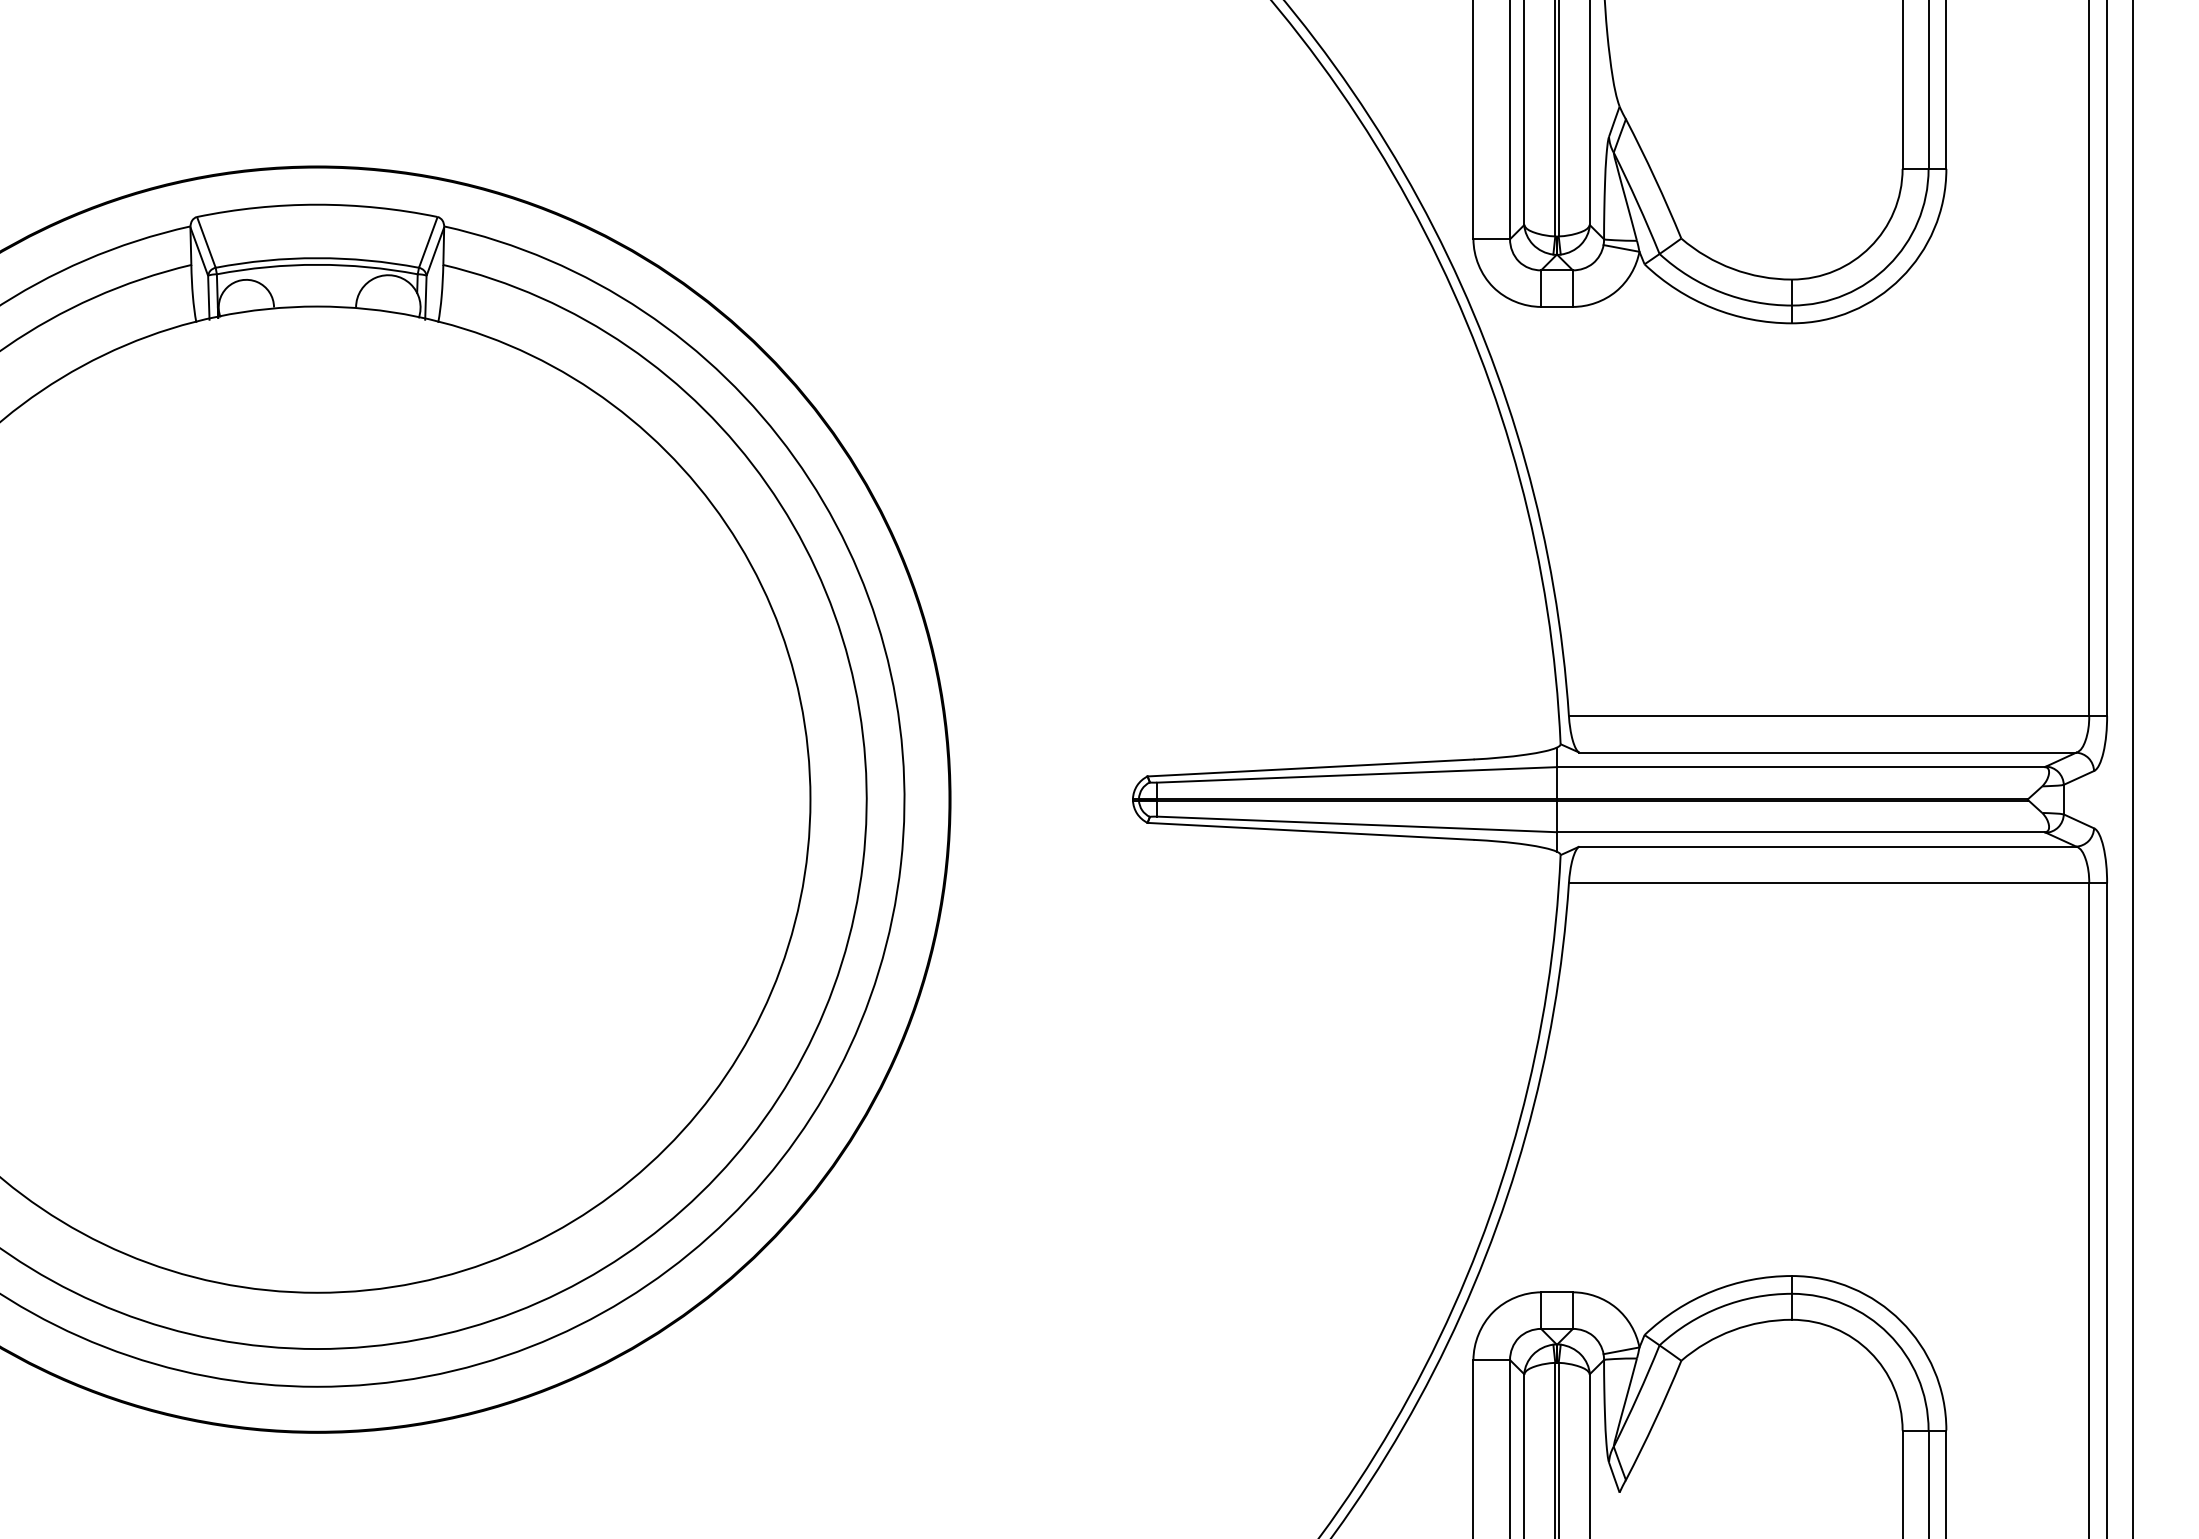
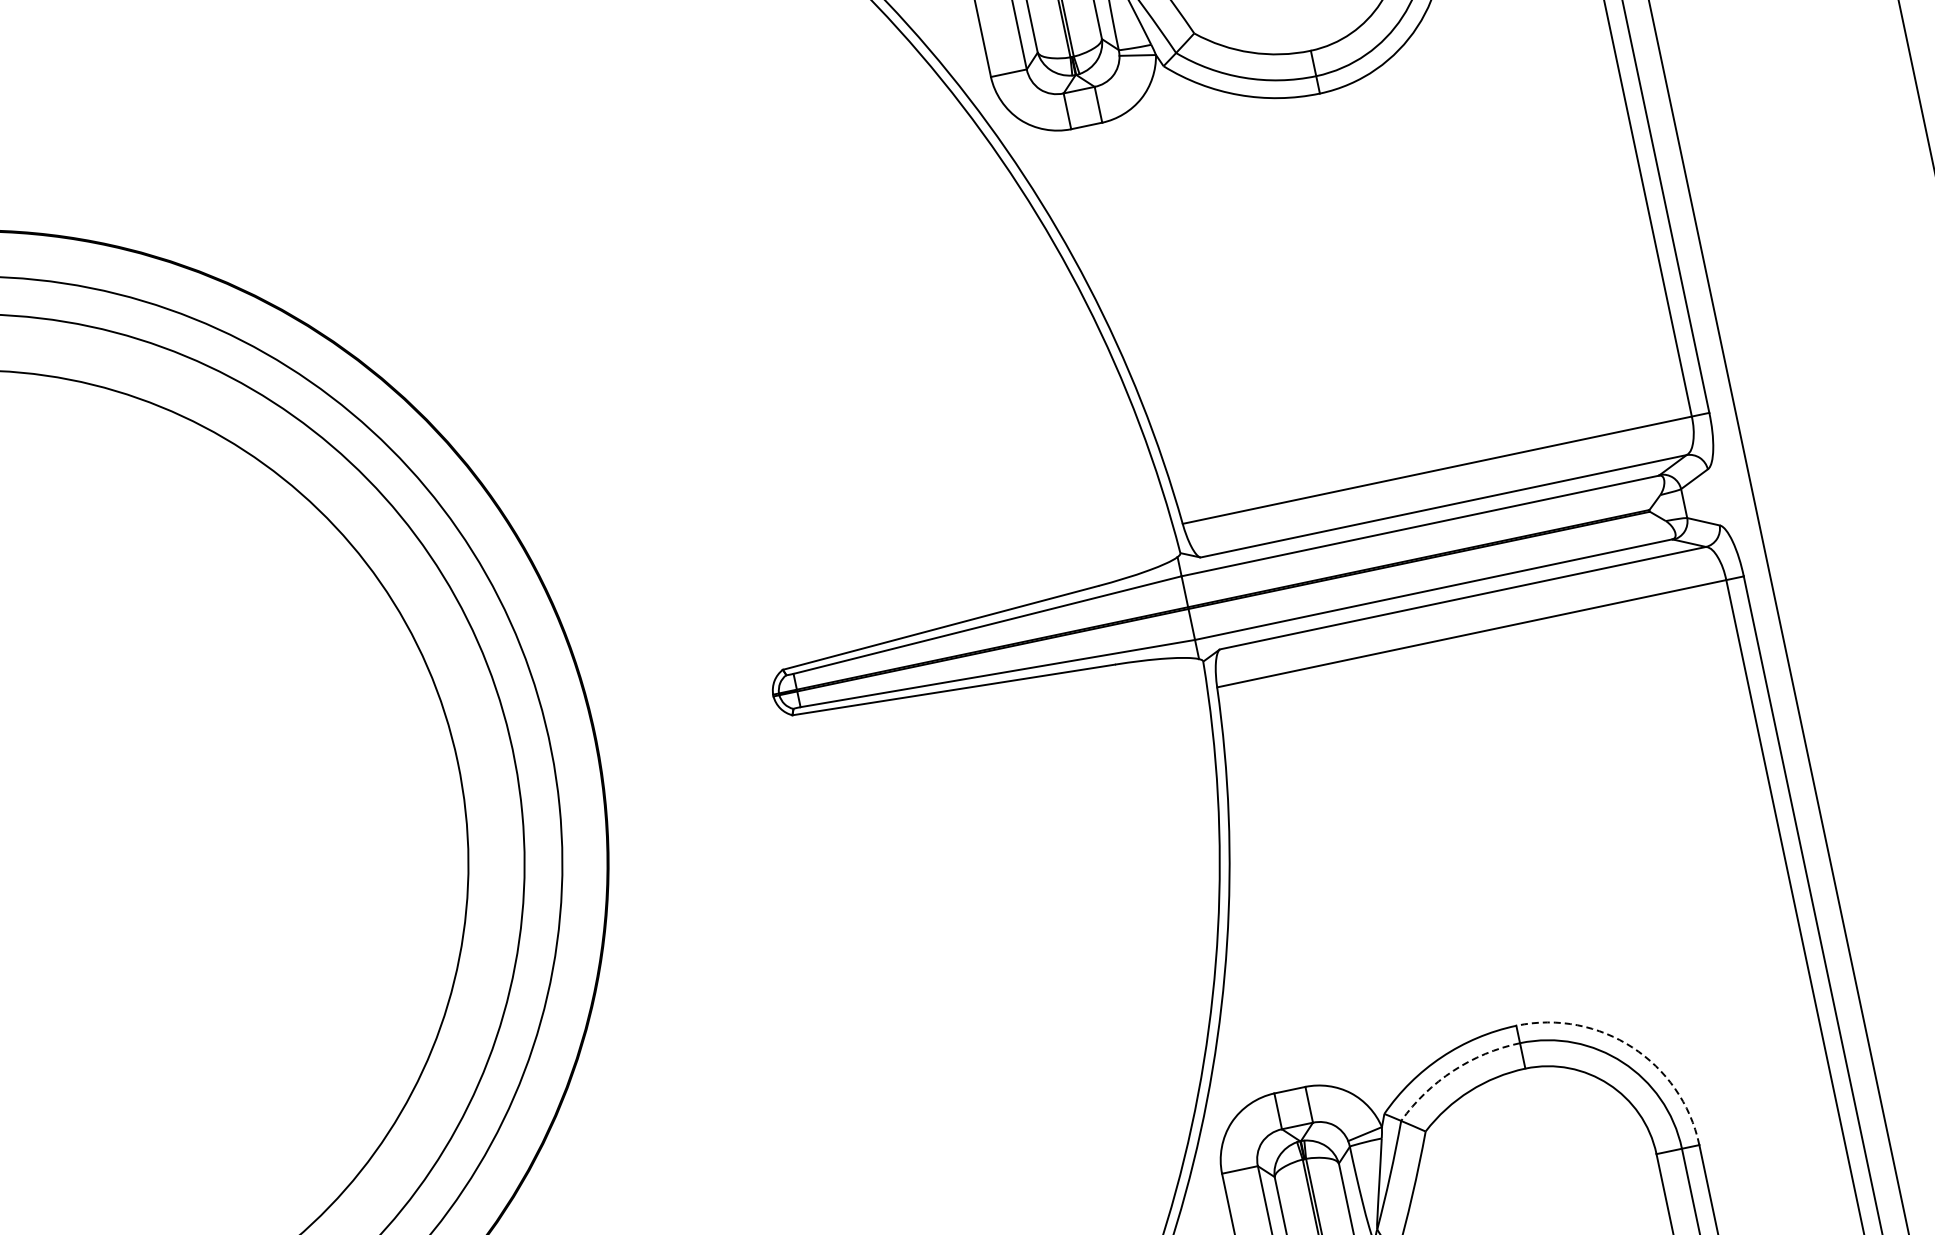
arc: (1720, 1307) -> (1452, 1071), solid -> dashed
arc: (1901, 1321) -> (1632, 1047), solid -> dashed

